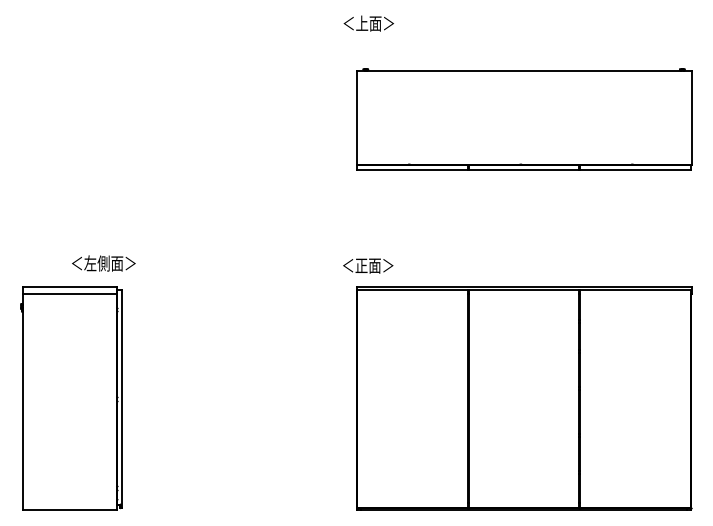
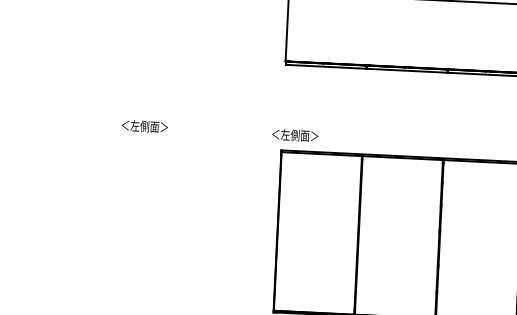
text: (103, 263) -> (144, 126), moved
text: (380, 265) -> (299, 135), ＜正面＞ -> ＜左側面＞
part: (71, 398) -> (70, 221), removed

